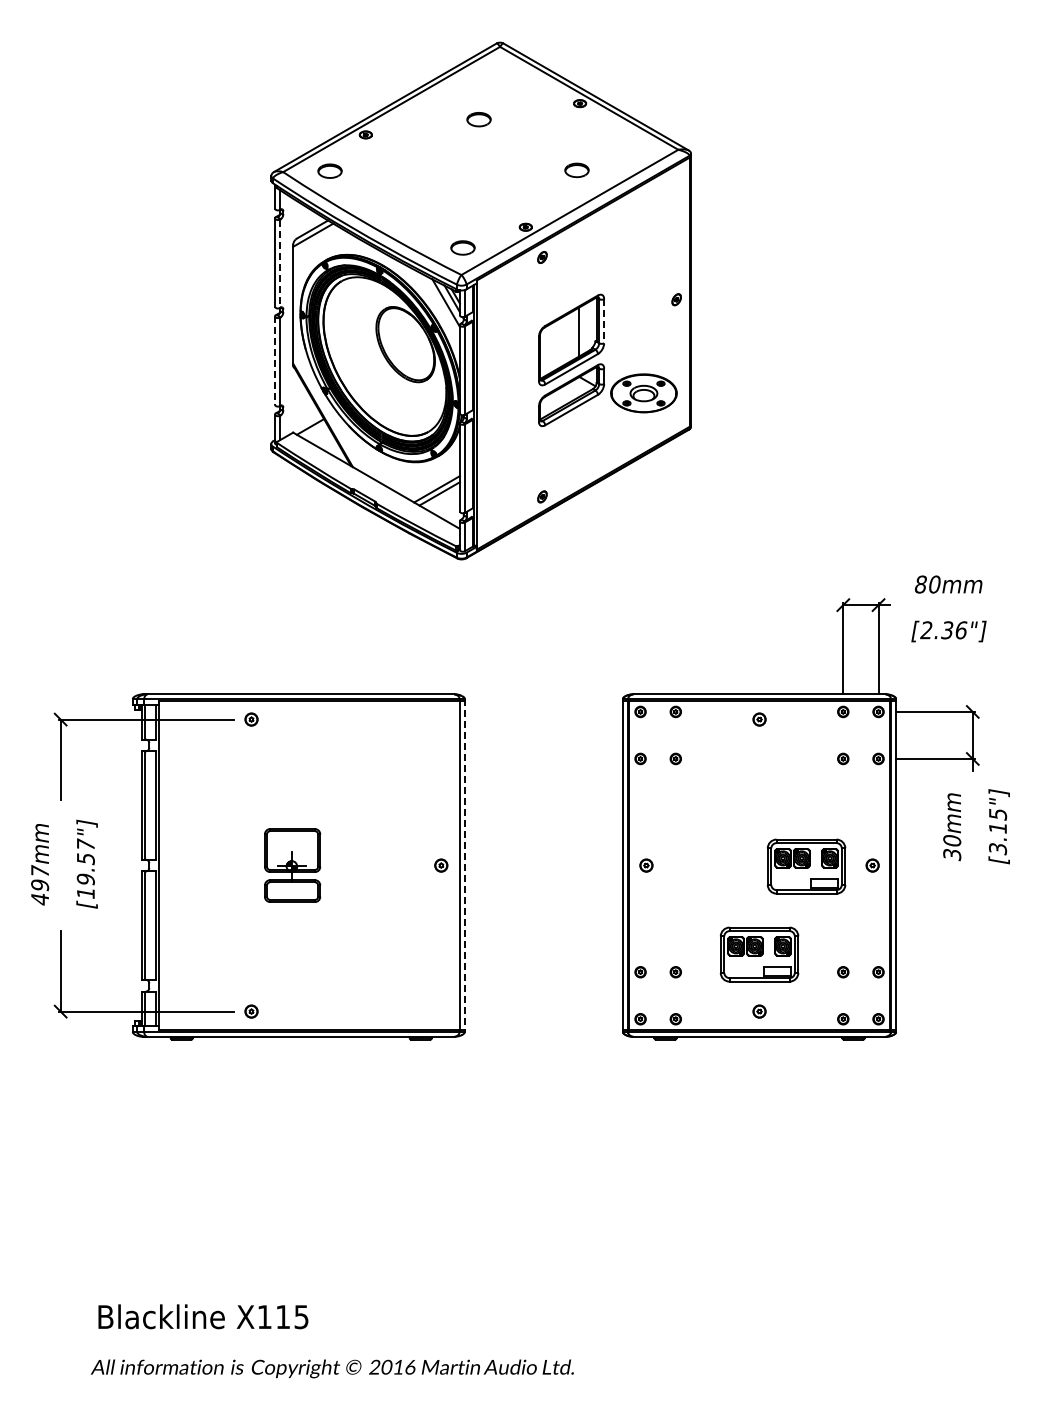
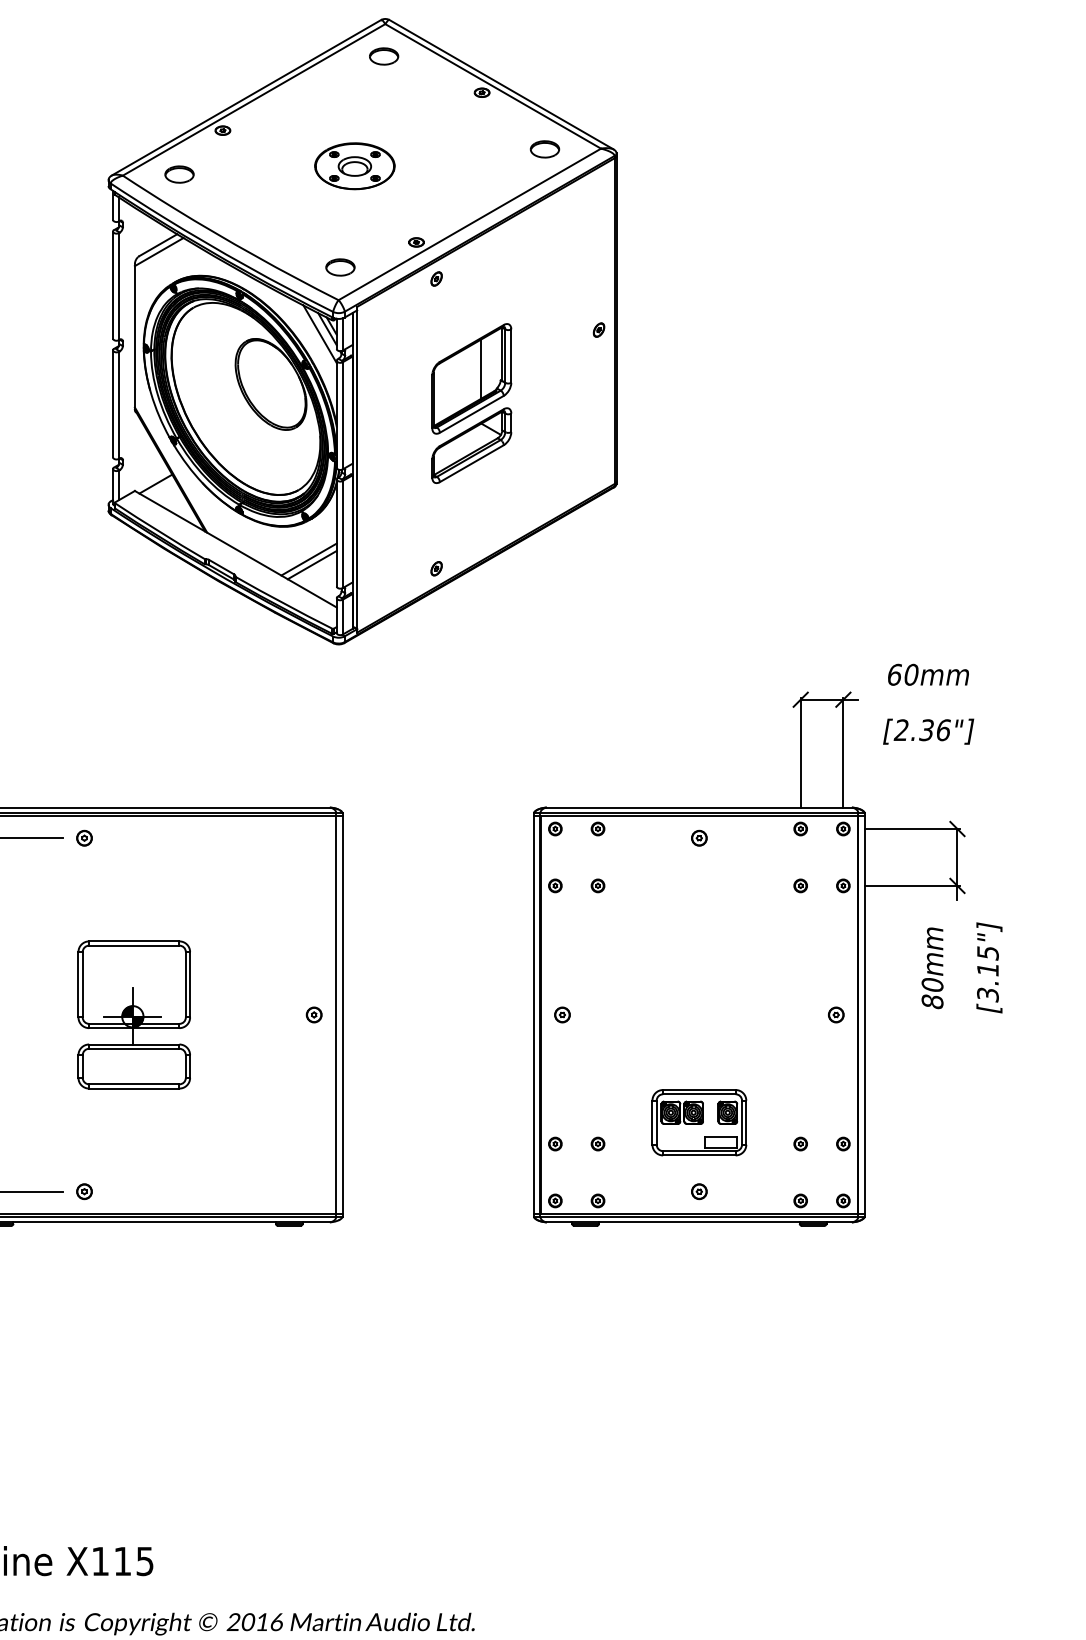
part: (478, 119) -> (383, 56), moved
part: (576, 170) -> (544, 149), moved
line: (280, 264) -> (119, 287), dashed -> solid
line: (604, 321) -> (511, 356), dashed -> solid
line: (275, 361) -> (113, 404), dashed -> solid
part: (643, 393) -> (354, 166), moved
text: (920, 584) -> (894, 674), 80mm -> 60mm
text: (952, 854) -> (932, 1001), 30mm -> 80mm
part: (292, 865) -> (134, 1014), size x1.67
line: (464, 865) -> (342, 1014), dashed -> solid
part: (806, 866) -> (756, 1016), removed

